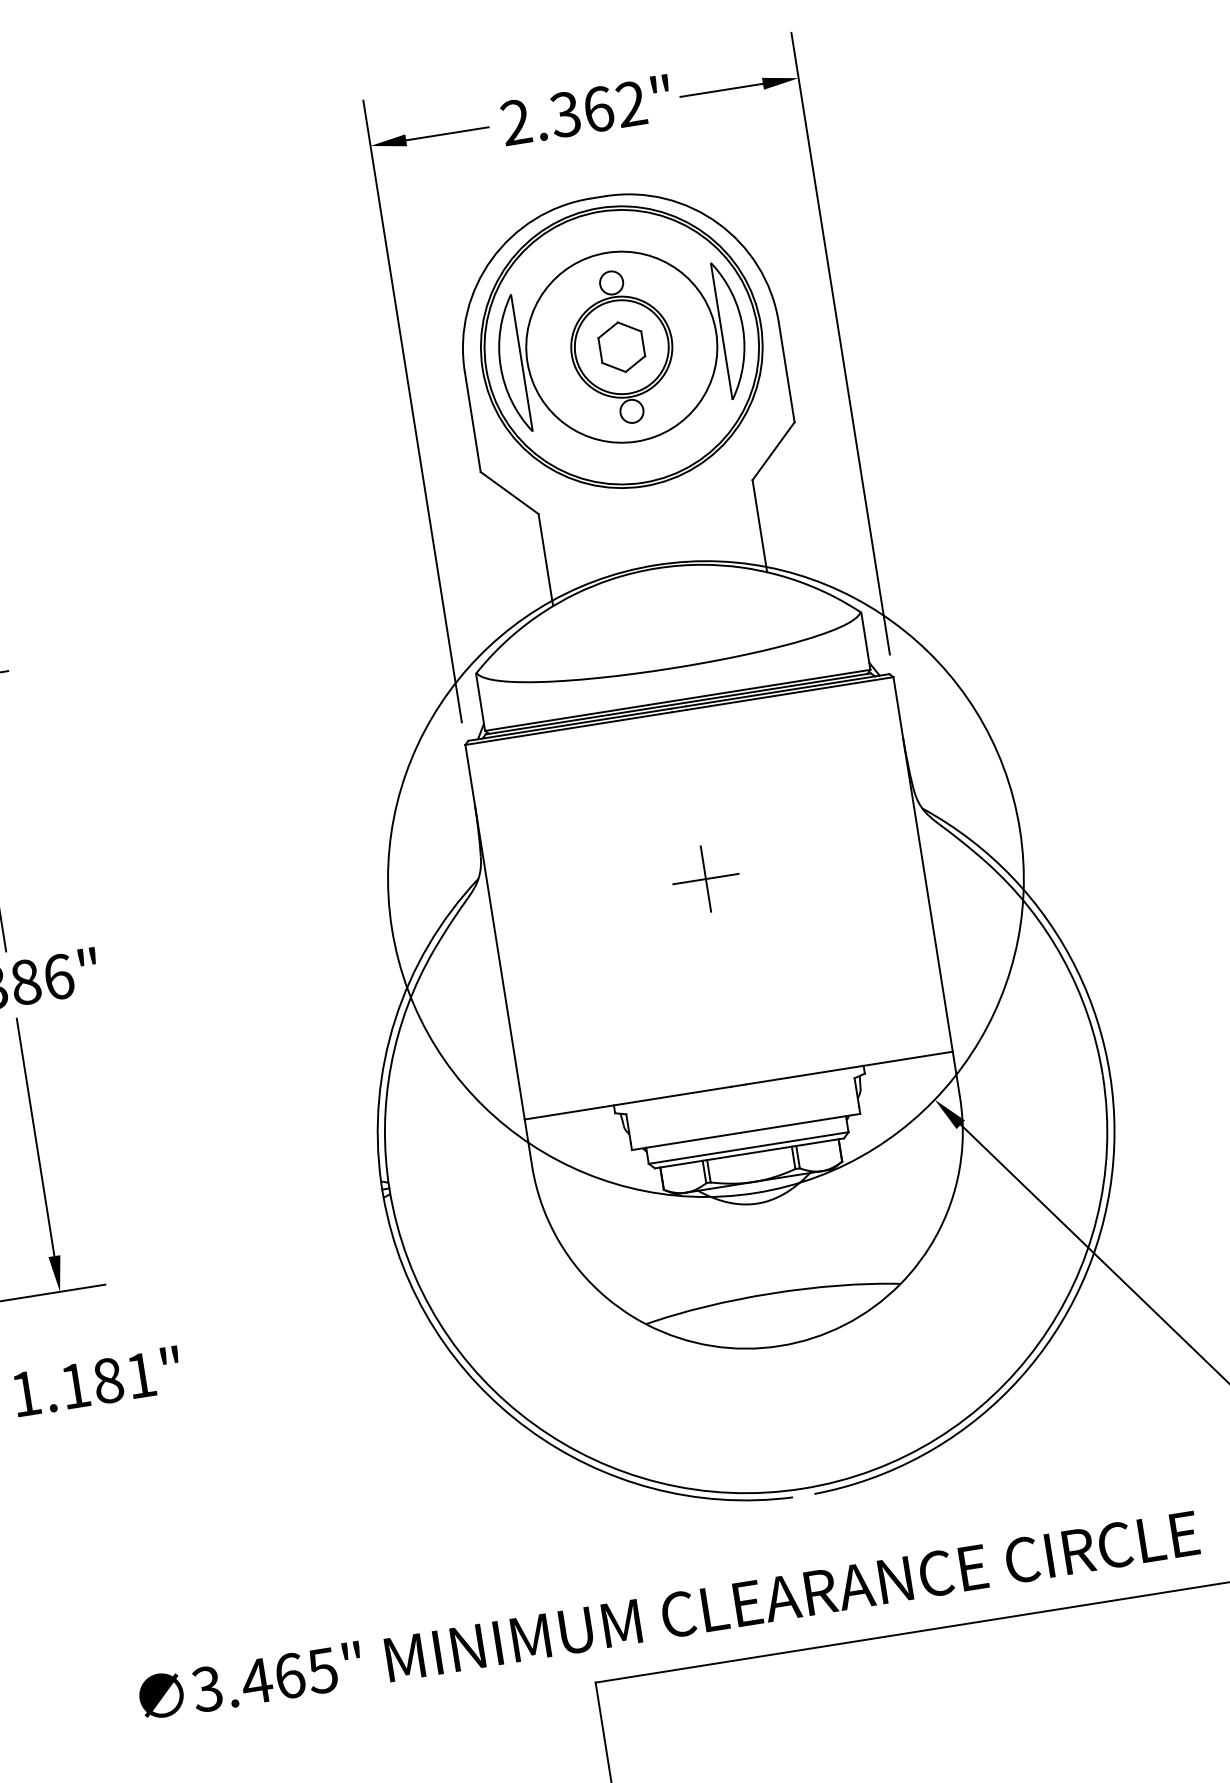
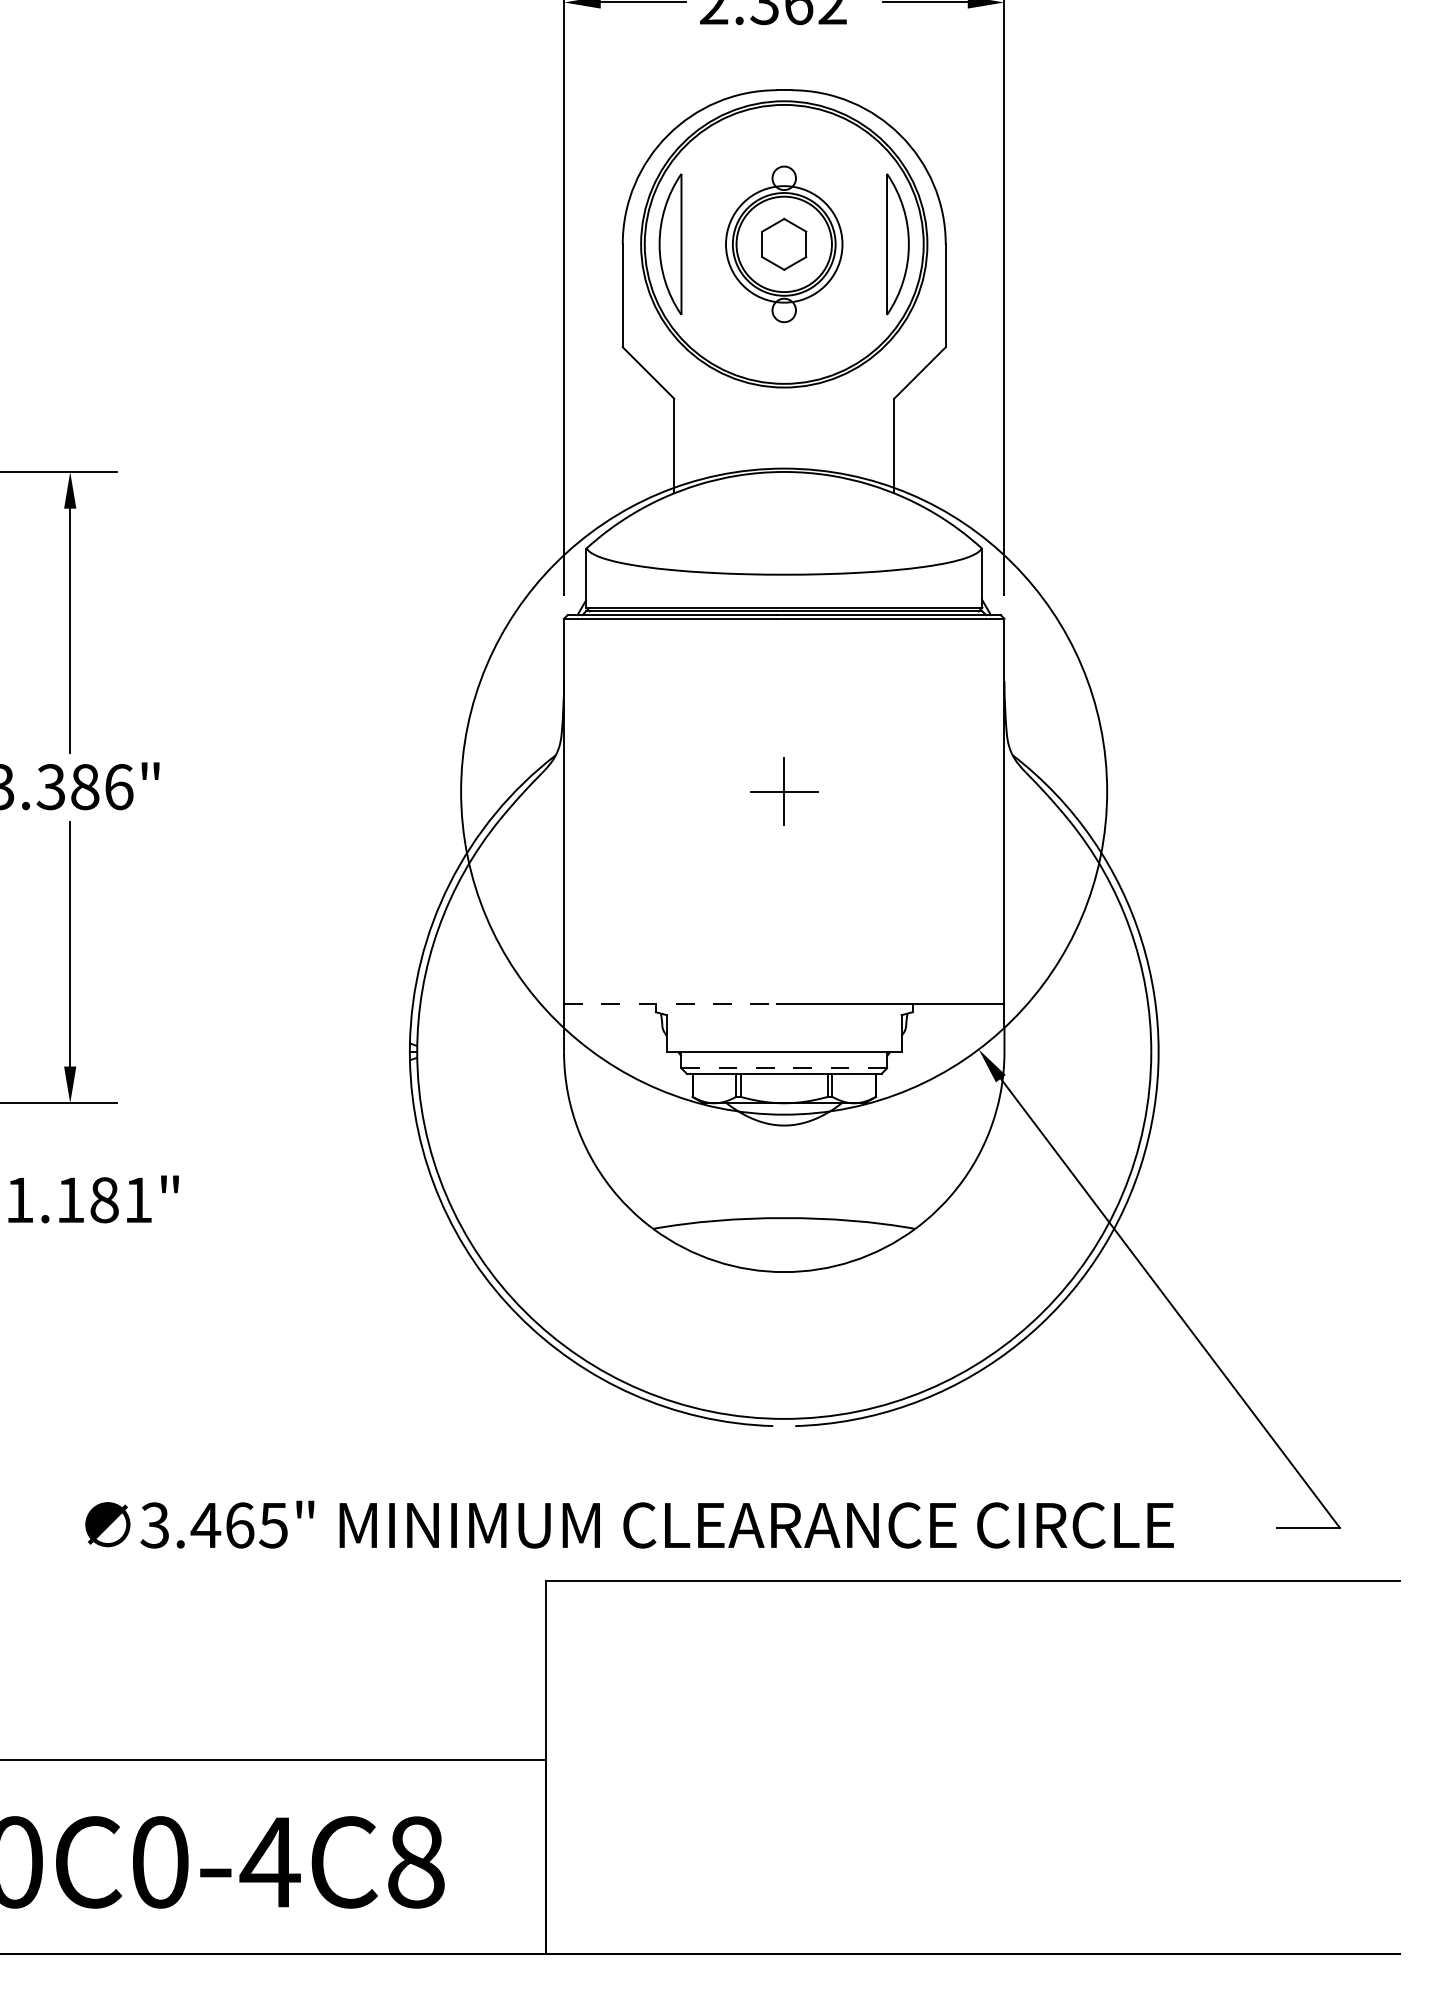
circle: (622, 347) -> (784, 244), size x0.6
line: (628, 1103) -> (670, 1004), solid -> dashed
line: (748, 1148) -> (784, 1068), solid -> dashed

